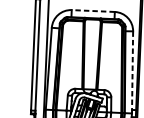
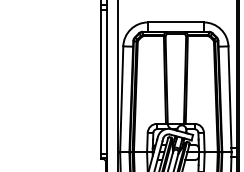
line: (93, 11) -> (175, 22), dashed -> solid
line: (132, 71) -> (230, 98), dashed -> solid

